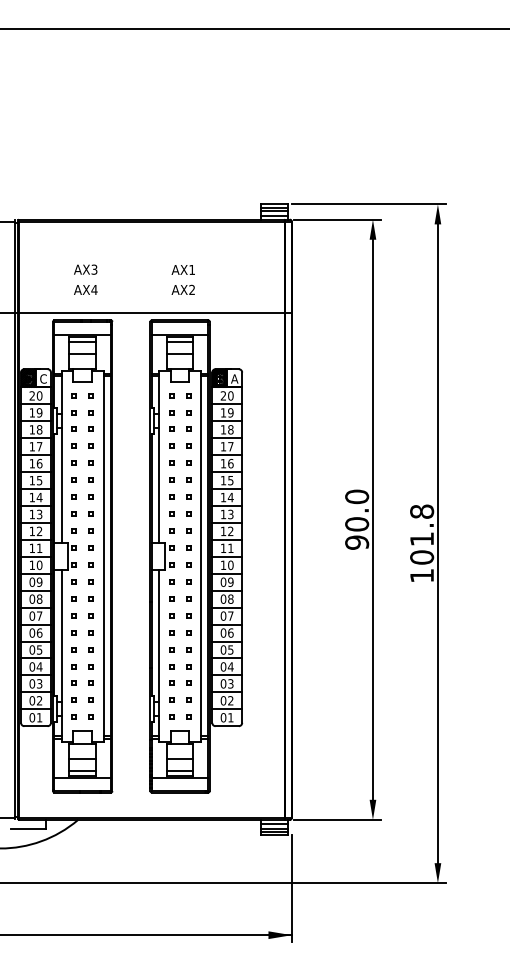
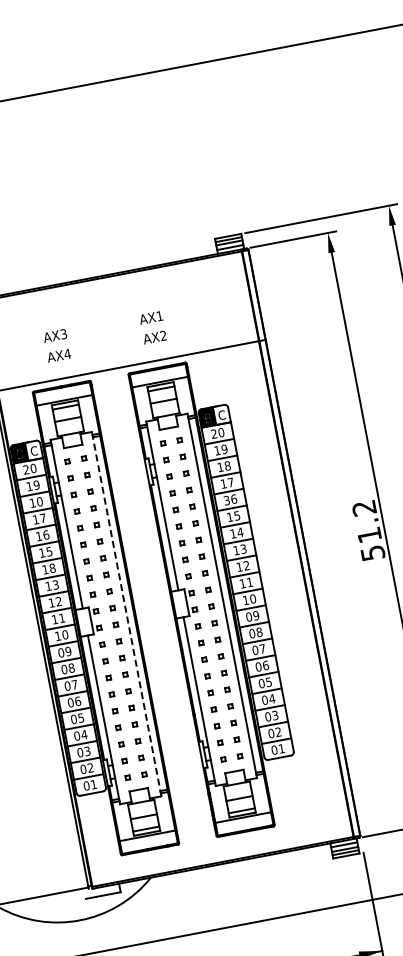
text: (234, 378) -> (221, 414), A -> C
text: (39, 429) -> (39, 501), 18 -> 10
text: (223, 463) -> (226, 500), 16 -> 36
text: (39, 497) -> (52, 568), 14 -> 18
text: (357, 519) -> (368, 530), 90.0 -> 51.2
line: (103, 555) -> (126, 613), solid -> dashed

